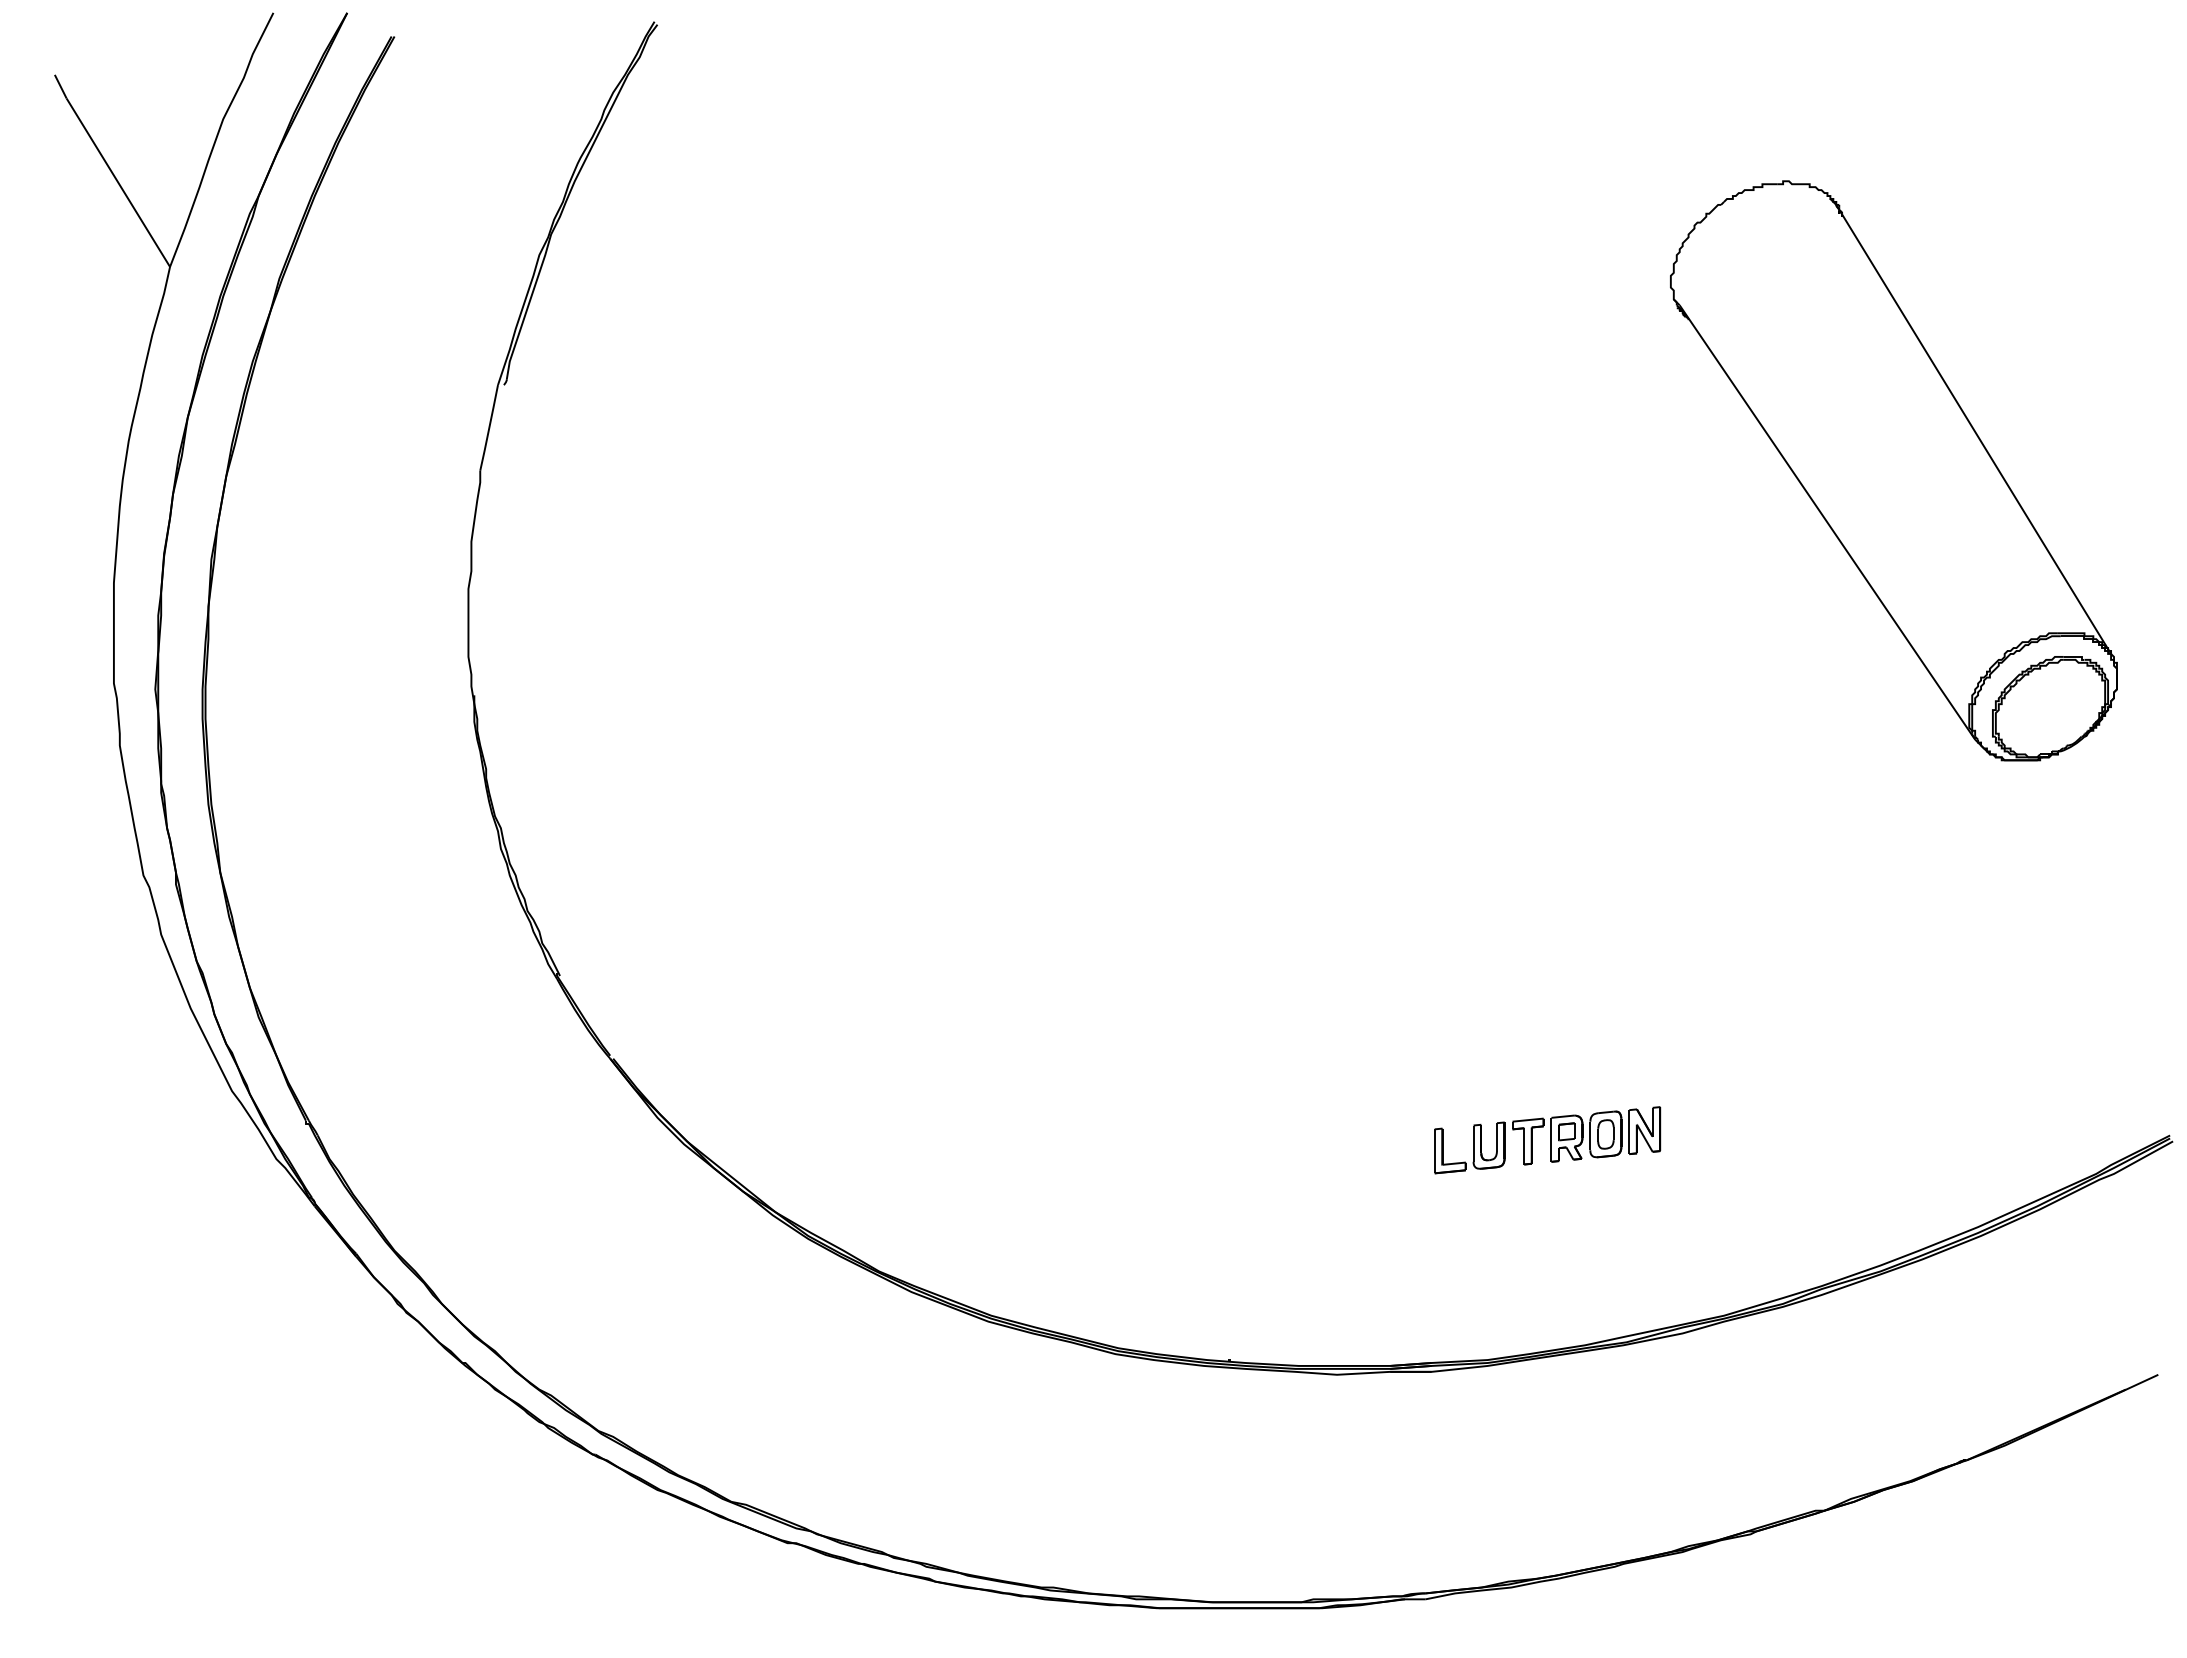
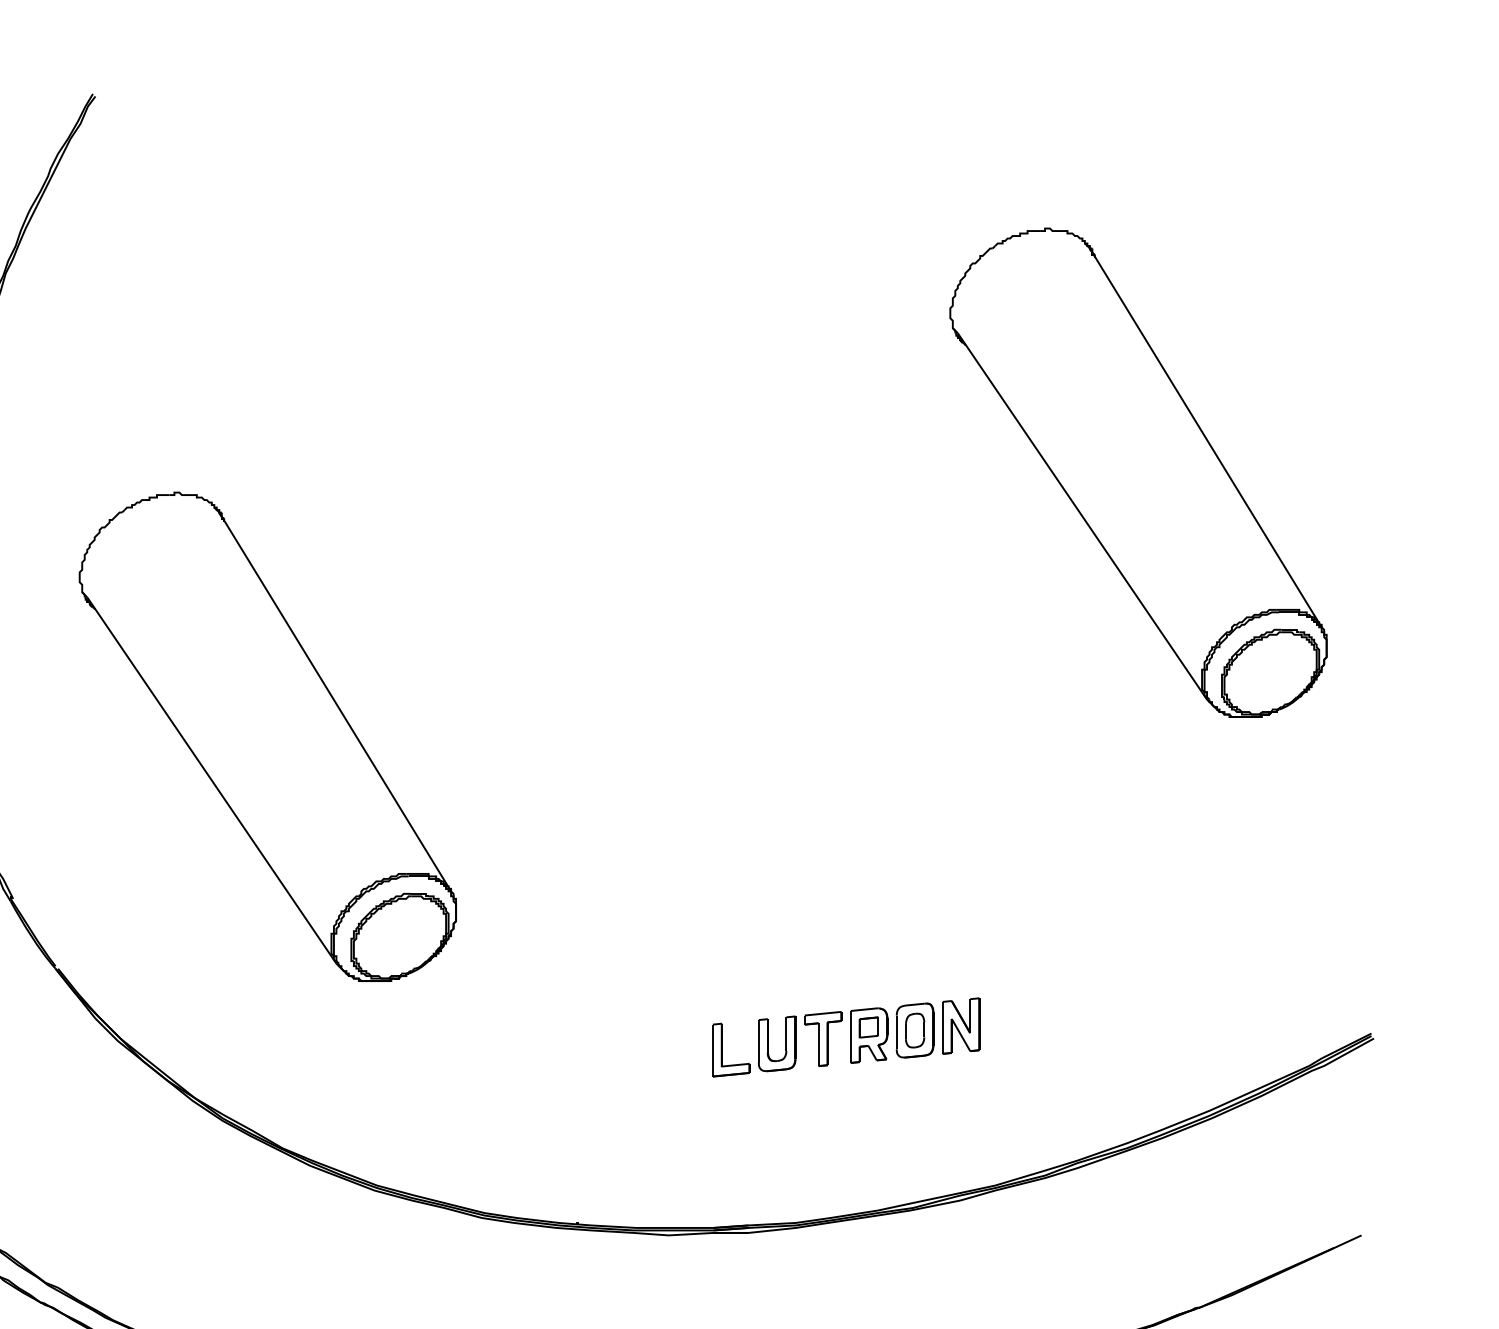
part: (861, 783) -> (267, 736), added
part: (1547, 1140) -> (846, 1037), size x1.4

